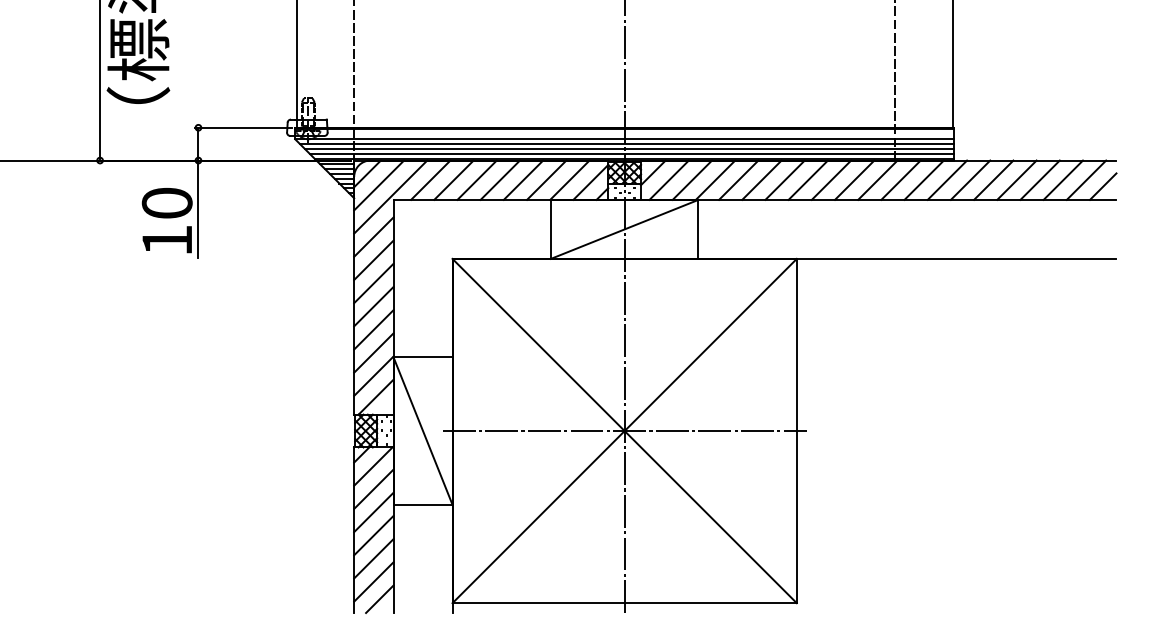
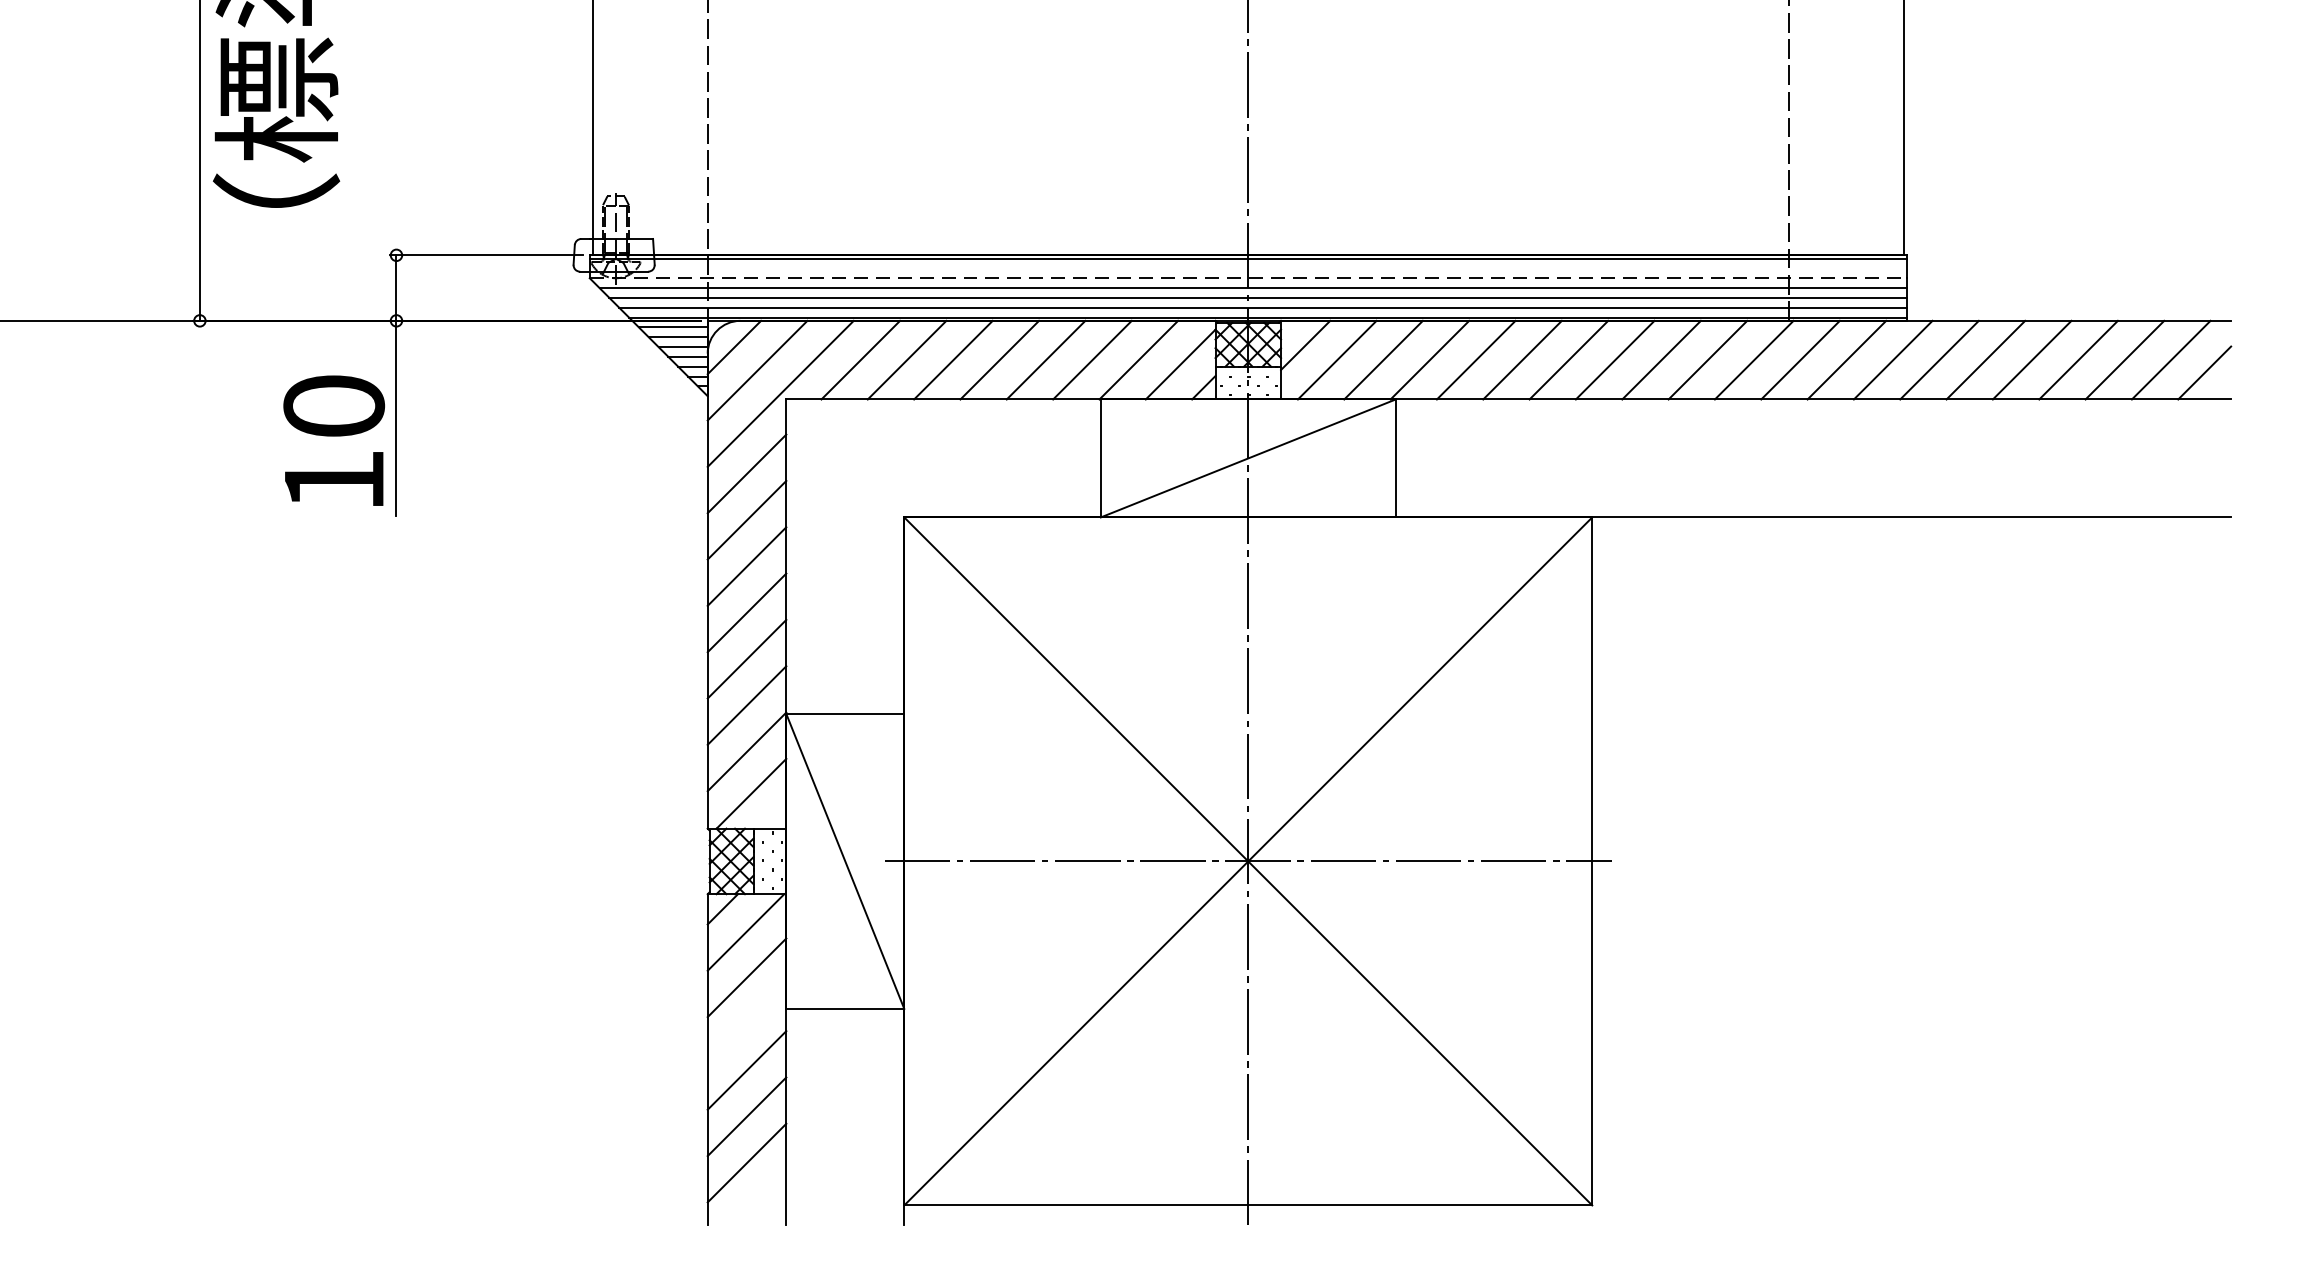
line: (625, 139) -> (1249, 278), solid -> dashed
line: (373, 512) -> (746, 1024), removed
line: (379, 599) -> (758, 1198), removed

